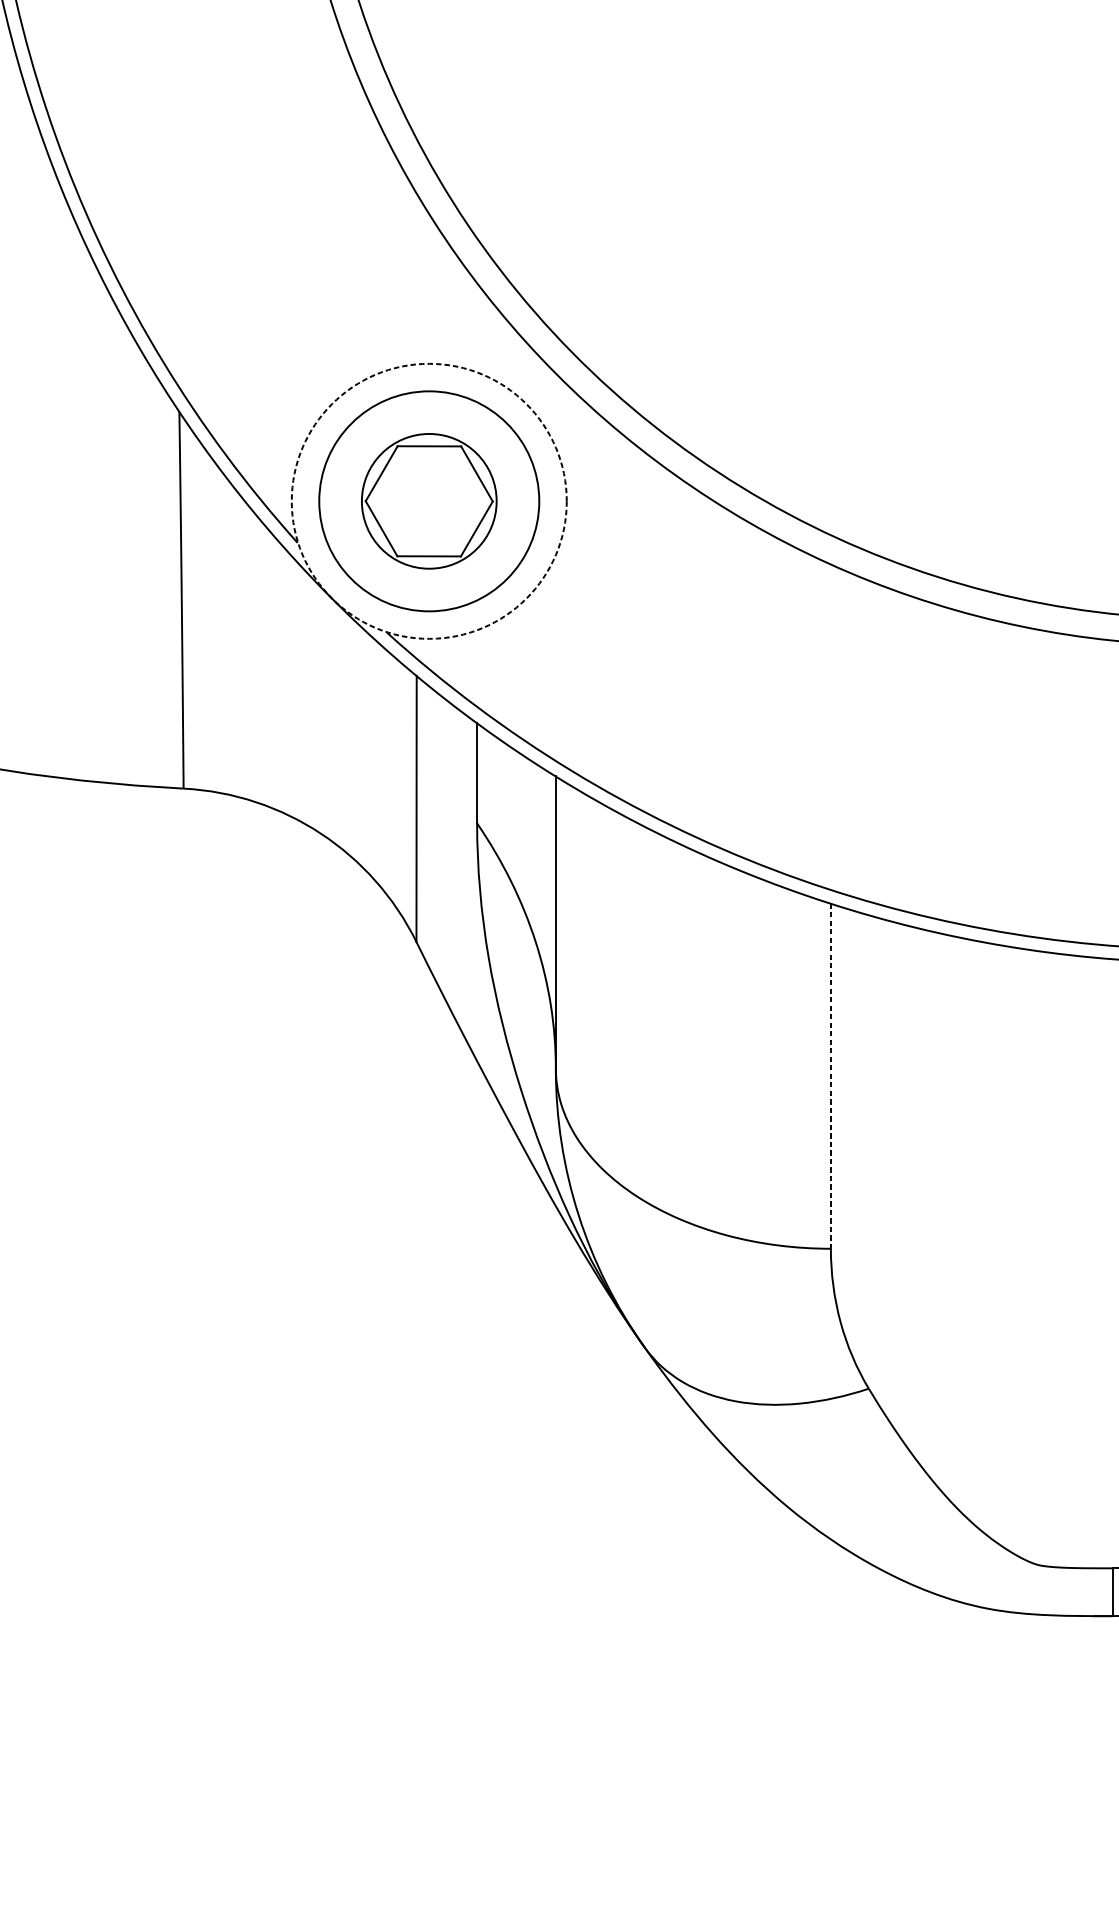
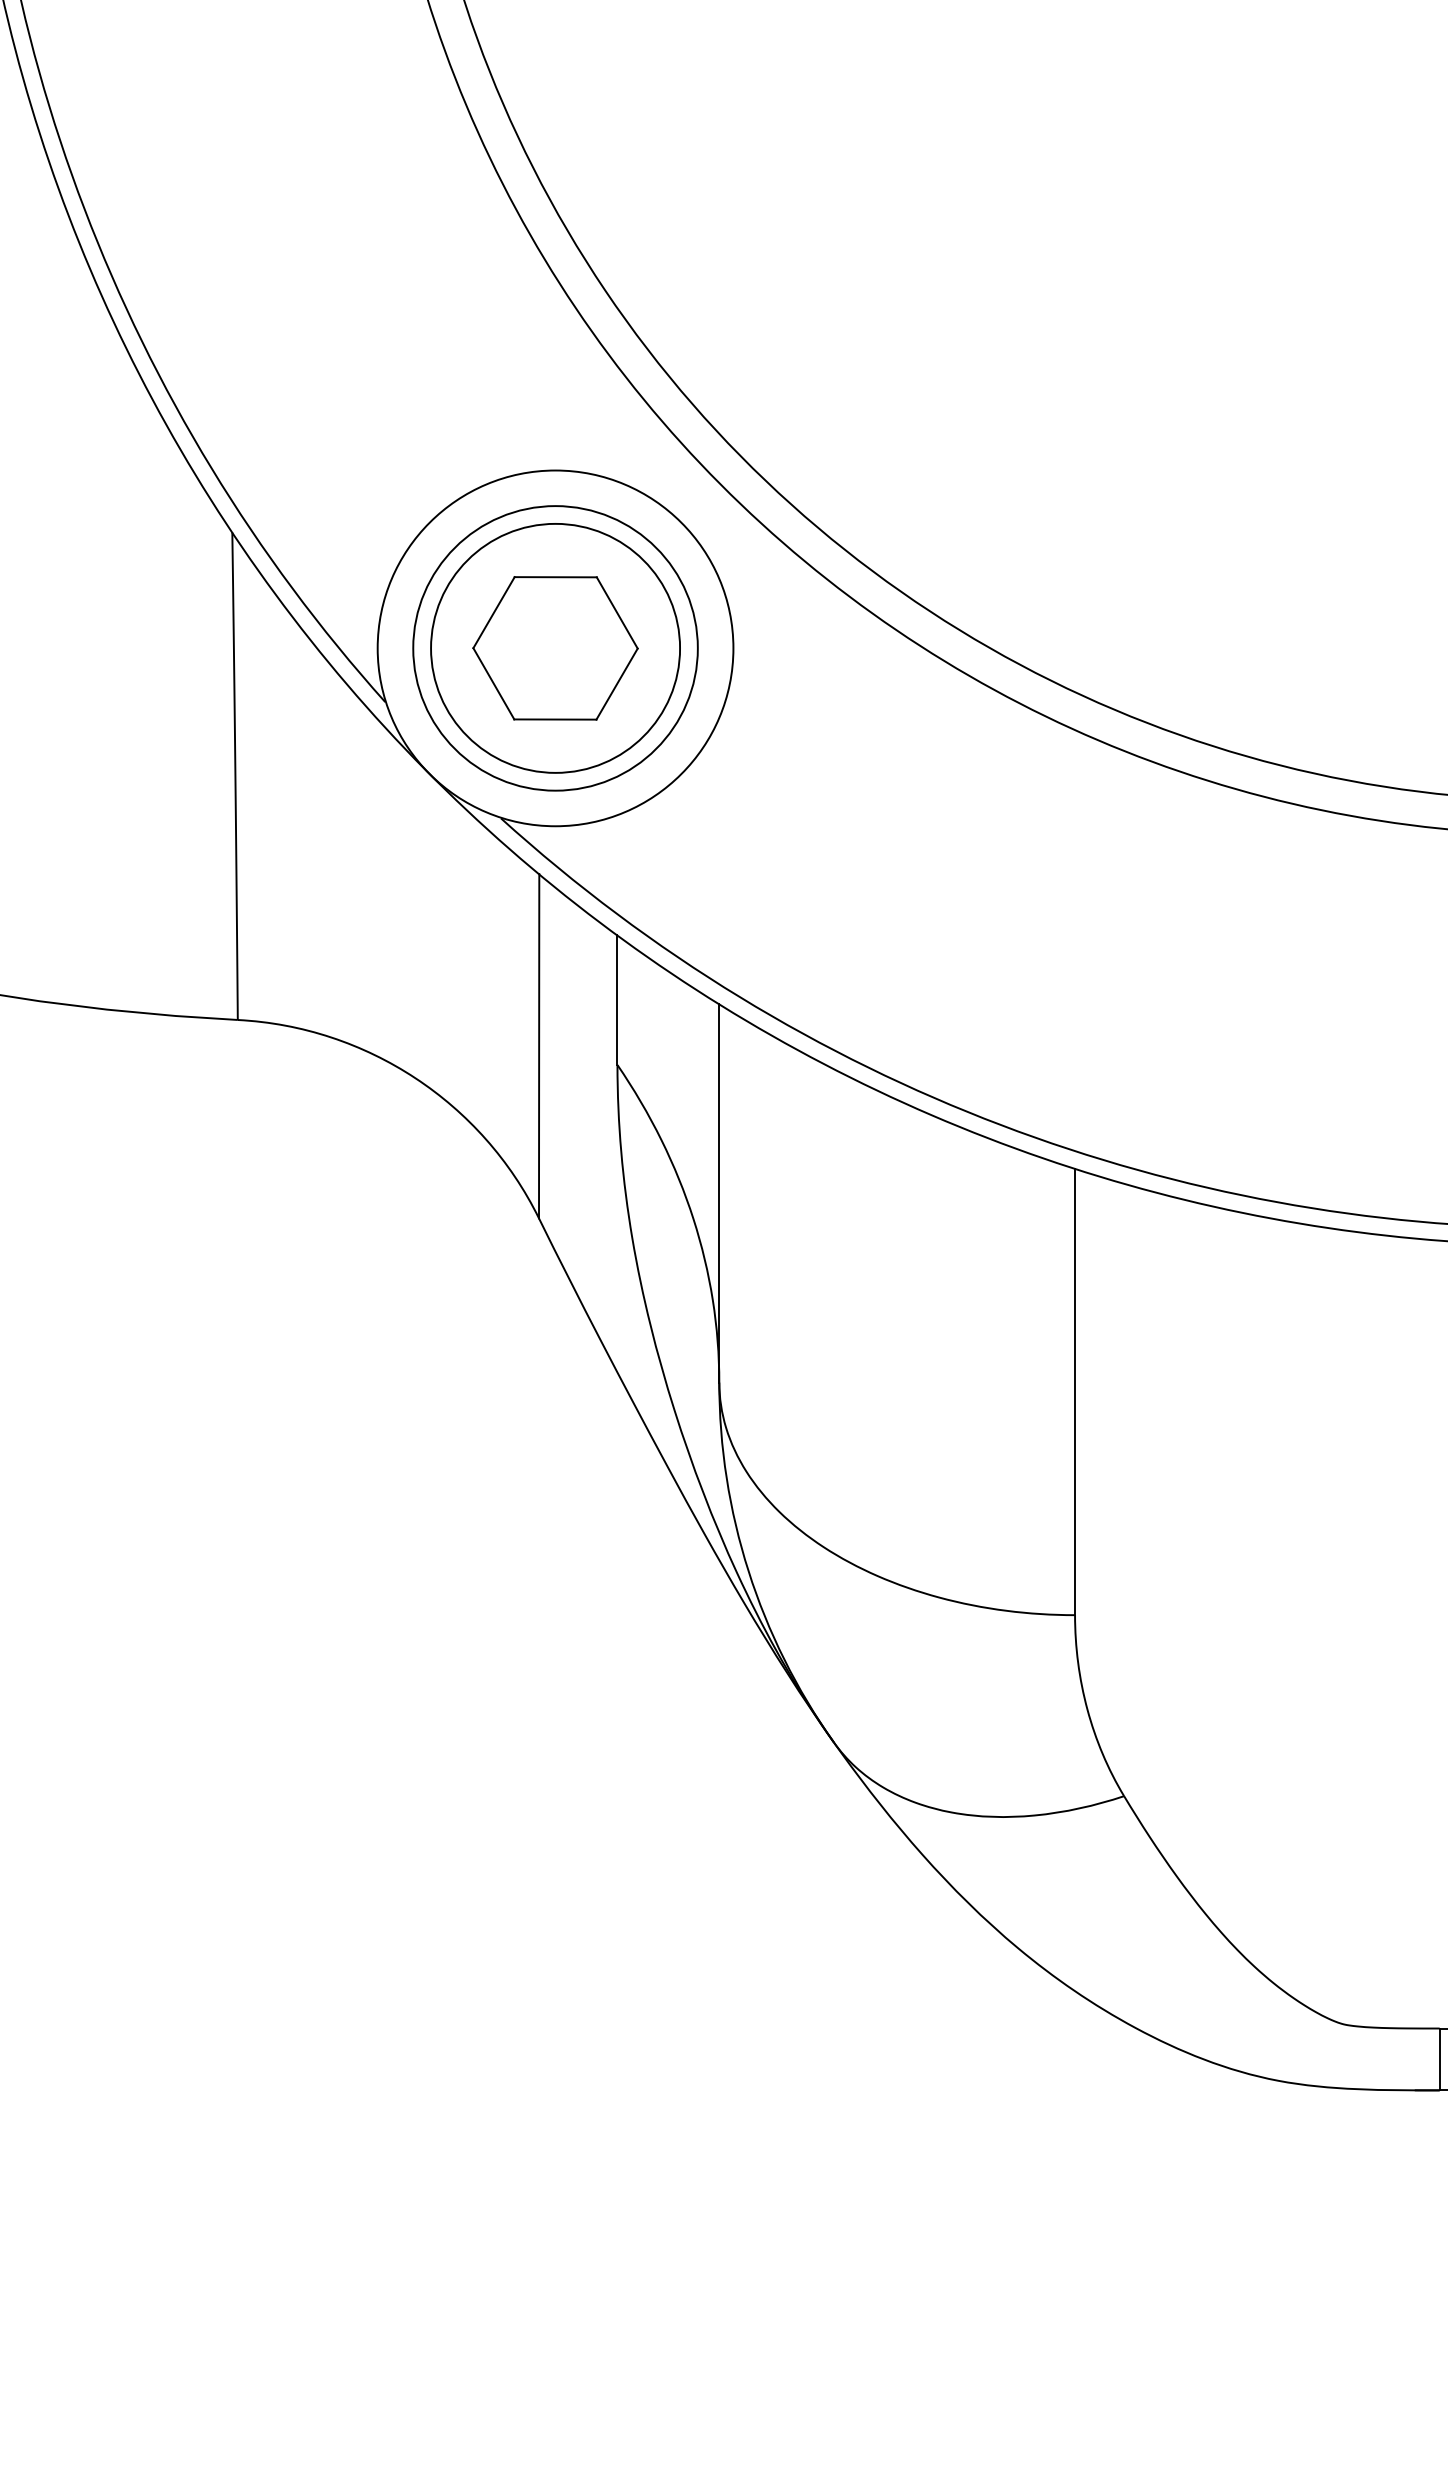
circle: (429, 500) -> (555, 647), size x1.43
circle: (429, 501) -> (555, 648), dashed -> solid
line: (831, 1076) -> (1075, 1392), dashed -> solid

